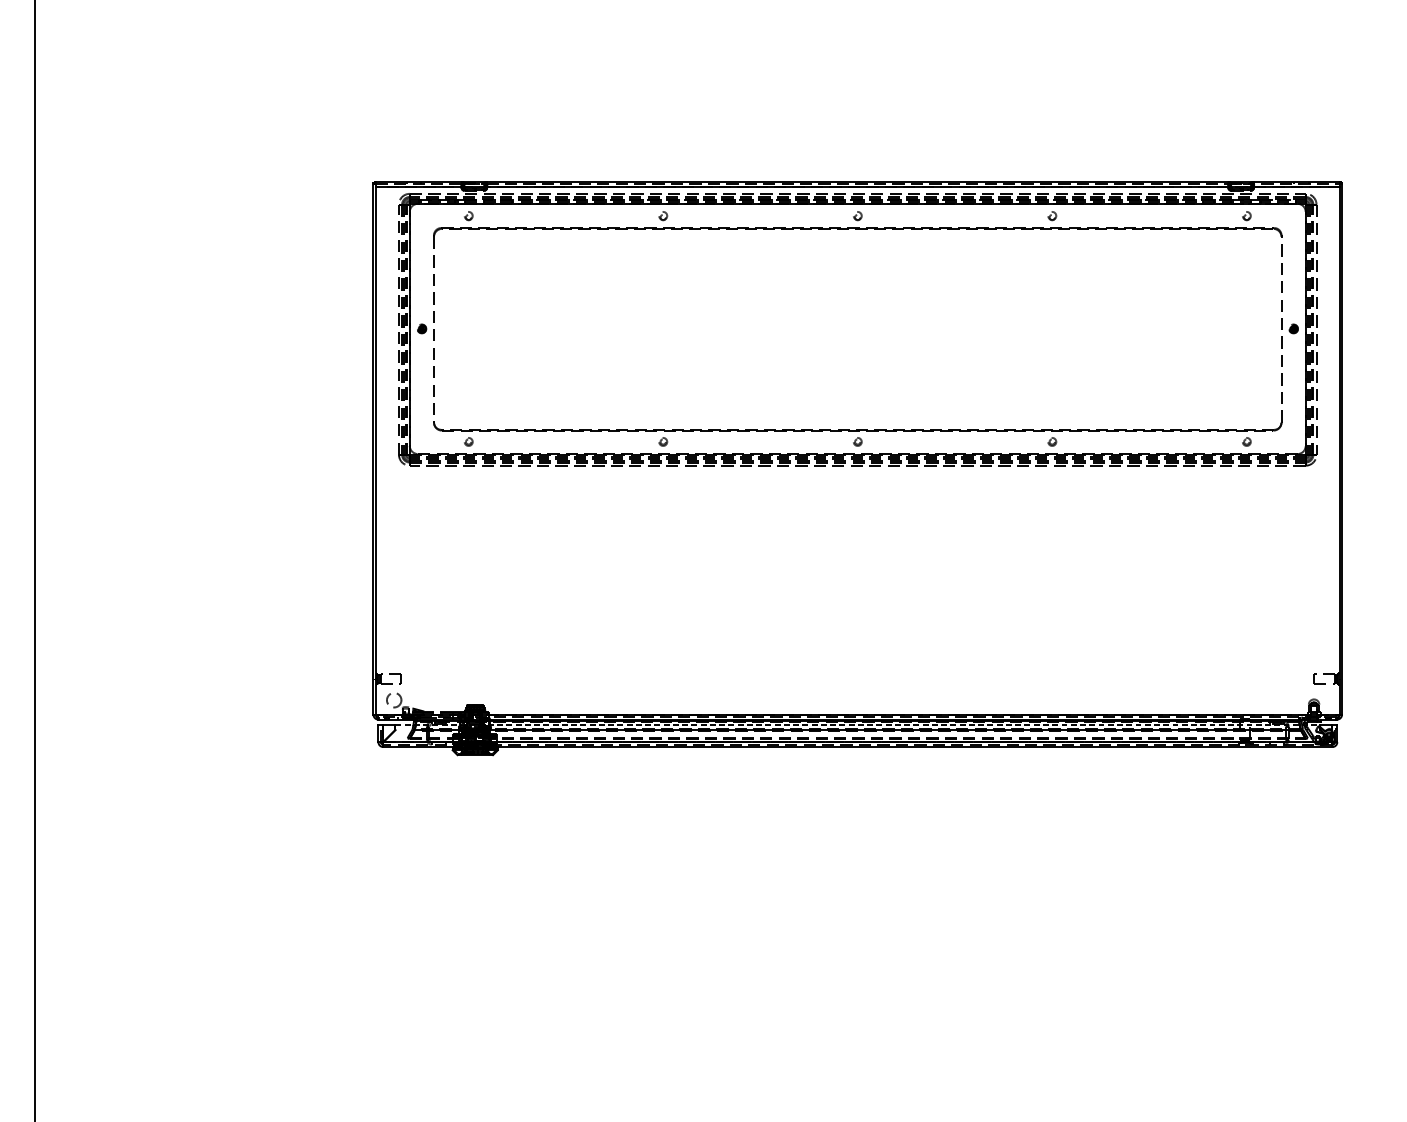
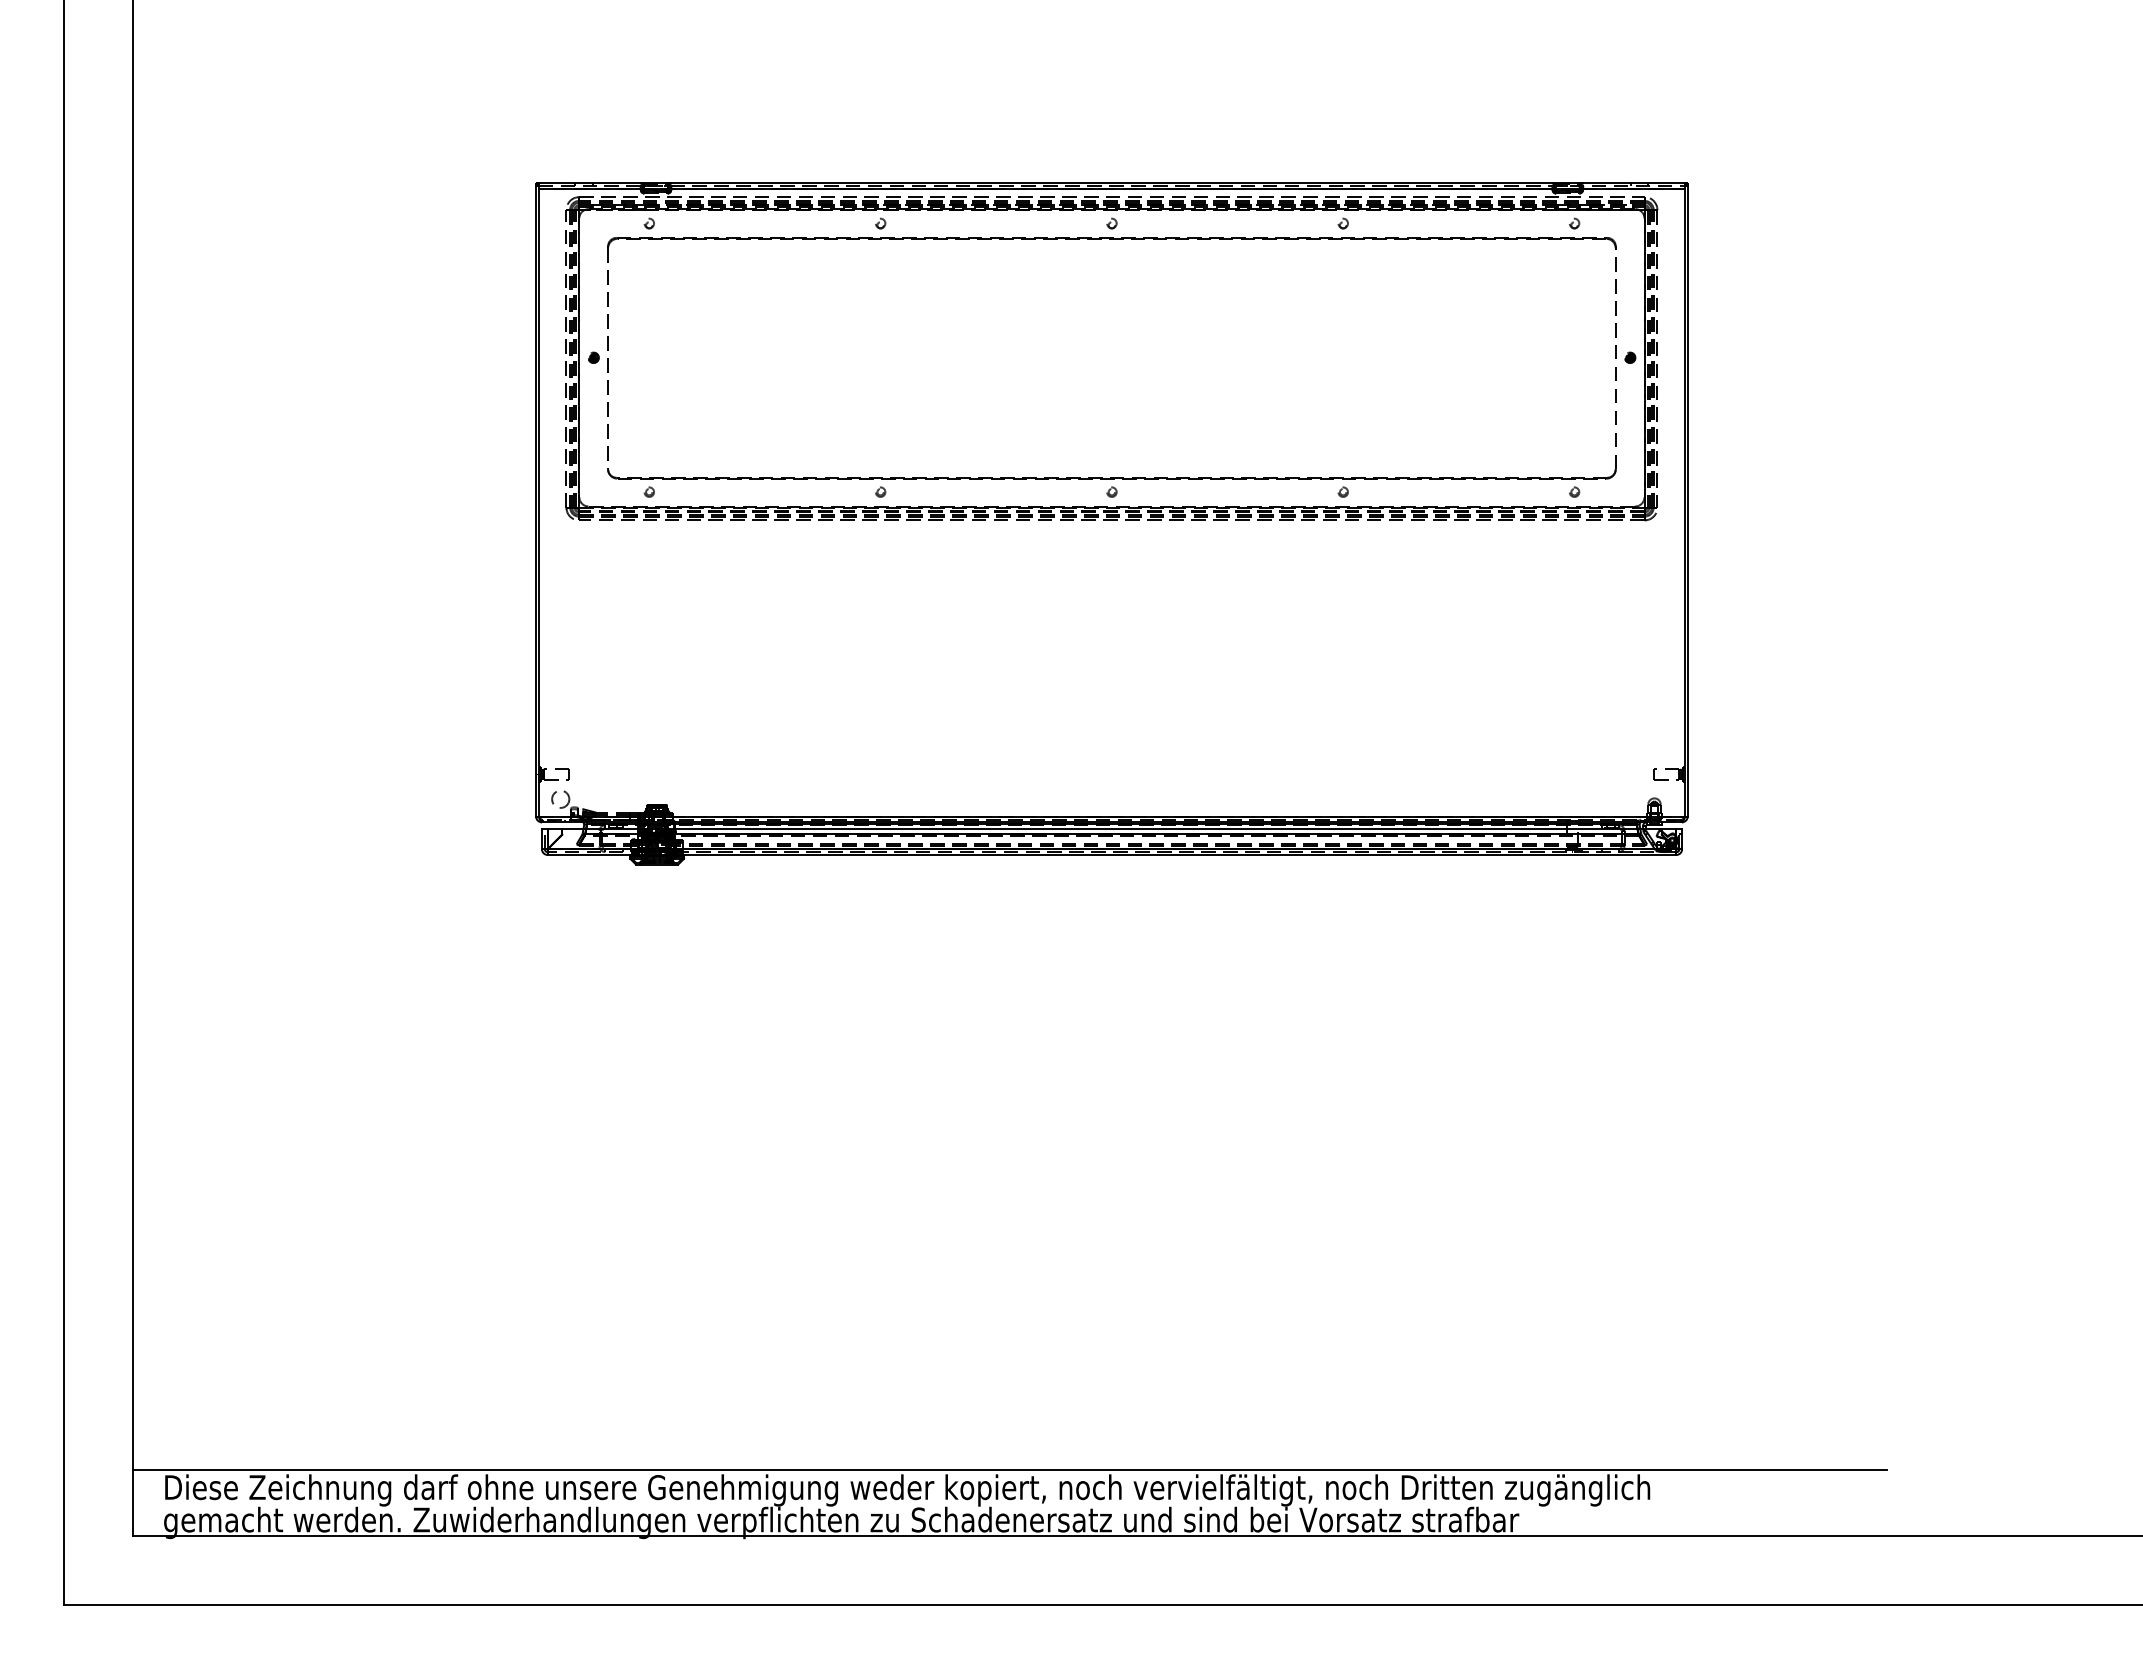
line: (858, 725) -> (1112, 829), dashed -> solid

